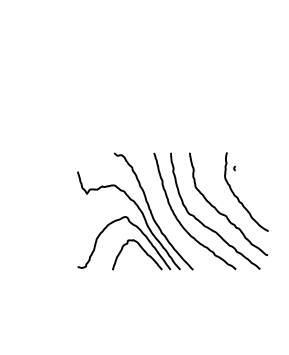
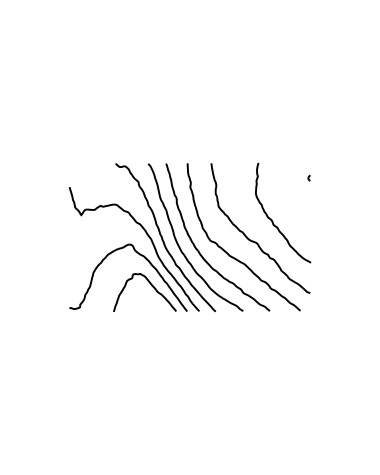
curve: (234, 167) -> (308, 177), moved
curve: (164, 217) -> (179, 245), added

